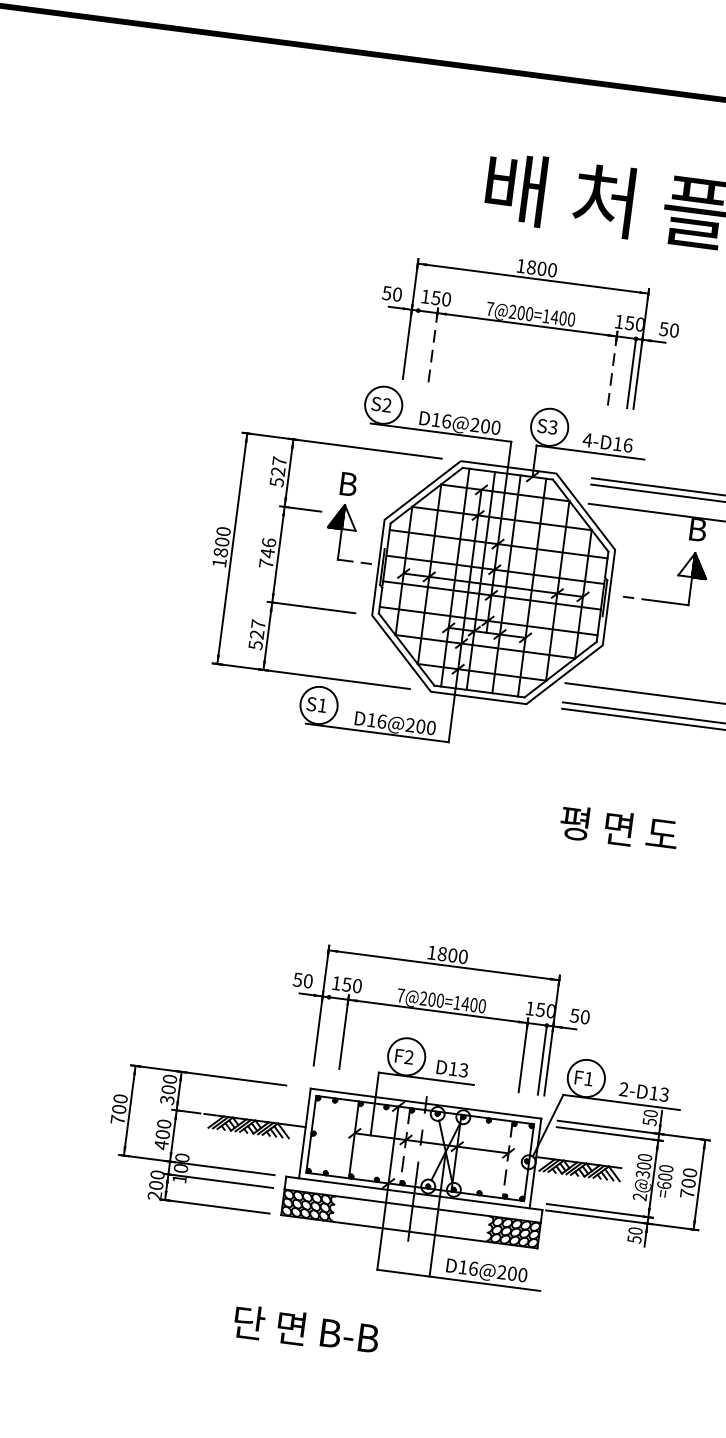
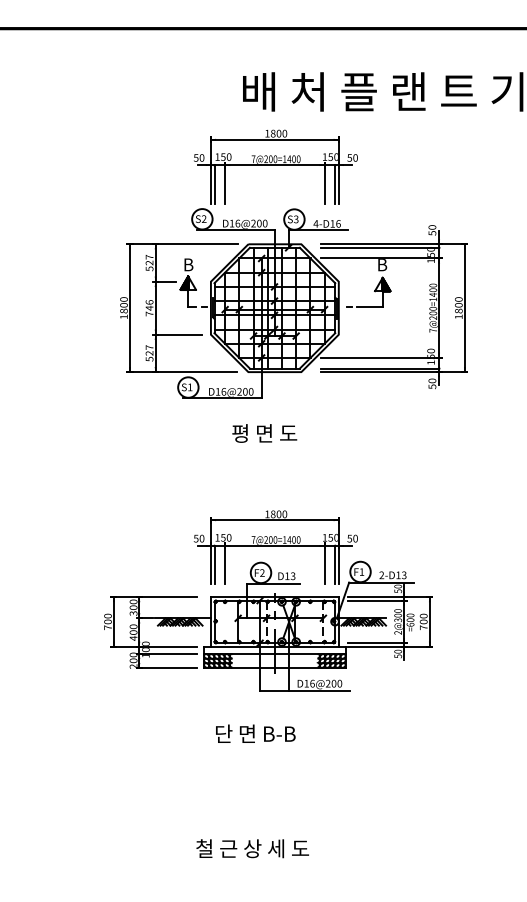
line: (413, 345) -> (214, 184), added
line: (433, 346) -> (225, 183), dashed -> solid
line: (612, 369) -> (324, 183), dashed -> solid
text: (618, 828) -> (264, 433), moved
line: (324, 1030) -> (214, 564), added
text: (306, 1329) -> (255, 733), moved

